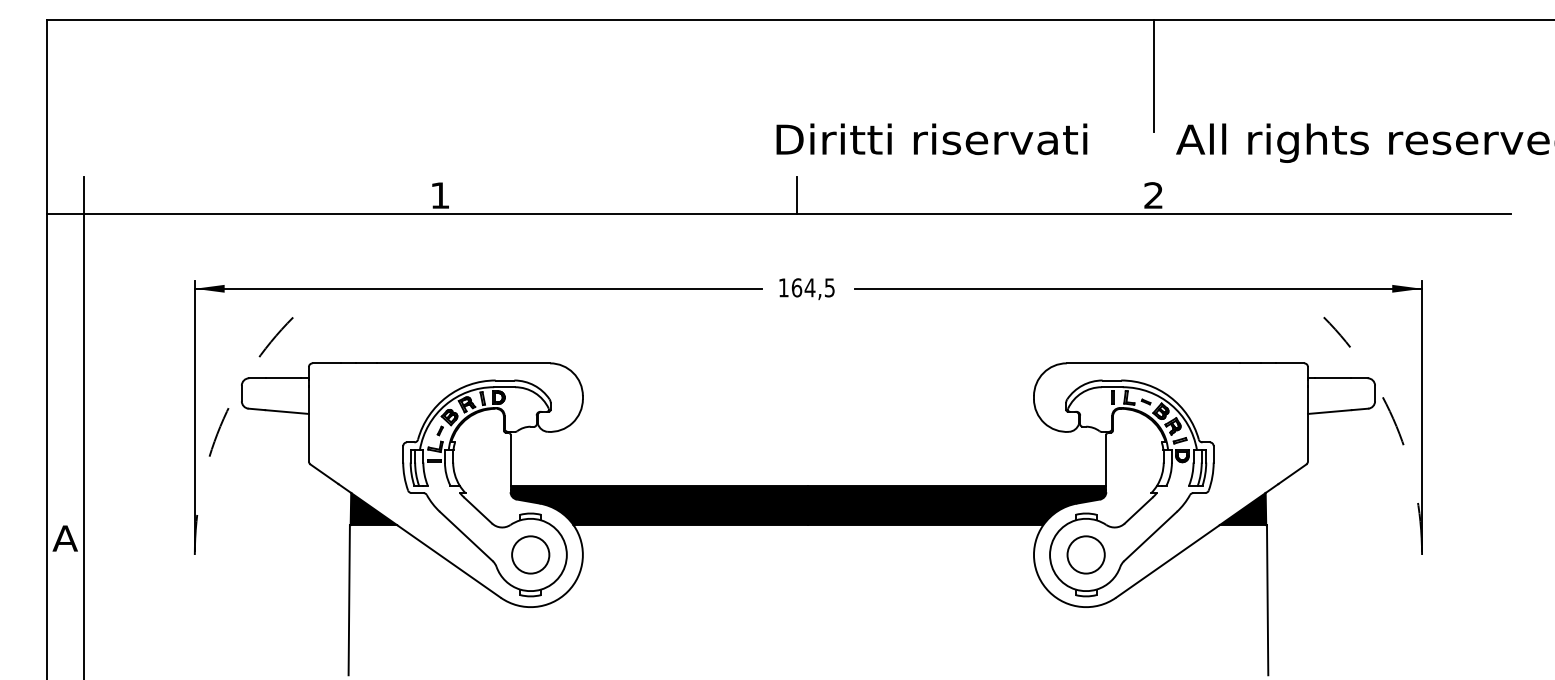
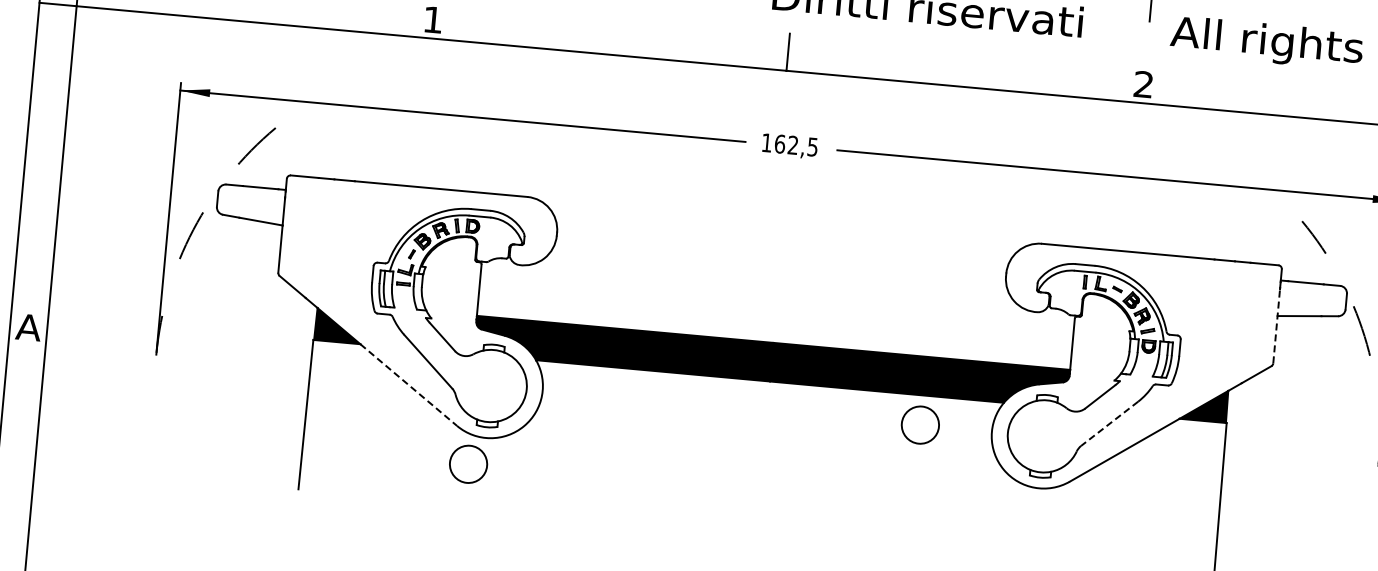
text: (809, 287) -> (792, 144), 164,5 -> 162,5
line: (1307, 423) -> (1276, 325), solid -> dashed
line: (1150, 536) -> (1109, 423), solid -> dashed
circle: (530, 554) -> (468, 463), moved
circle: (1085, 554) -> (919, 424), moved
line: (449, 561) -> (409, 385), solid -> dashed

